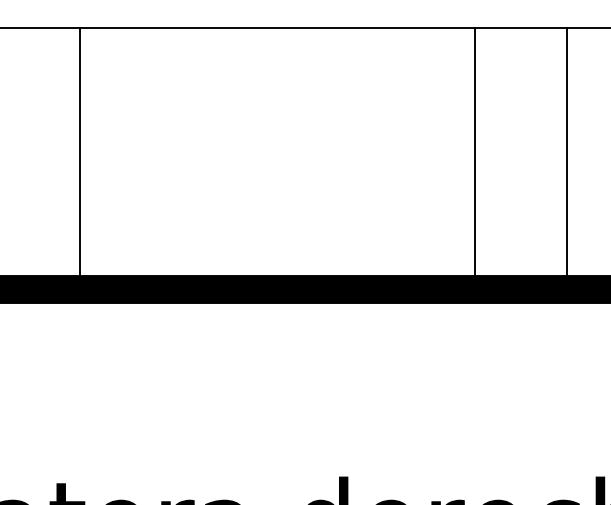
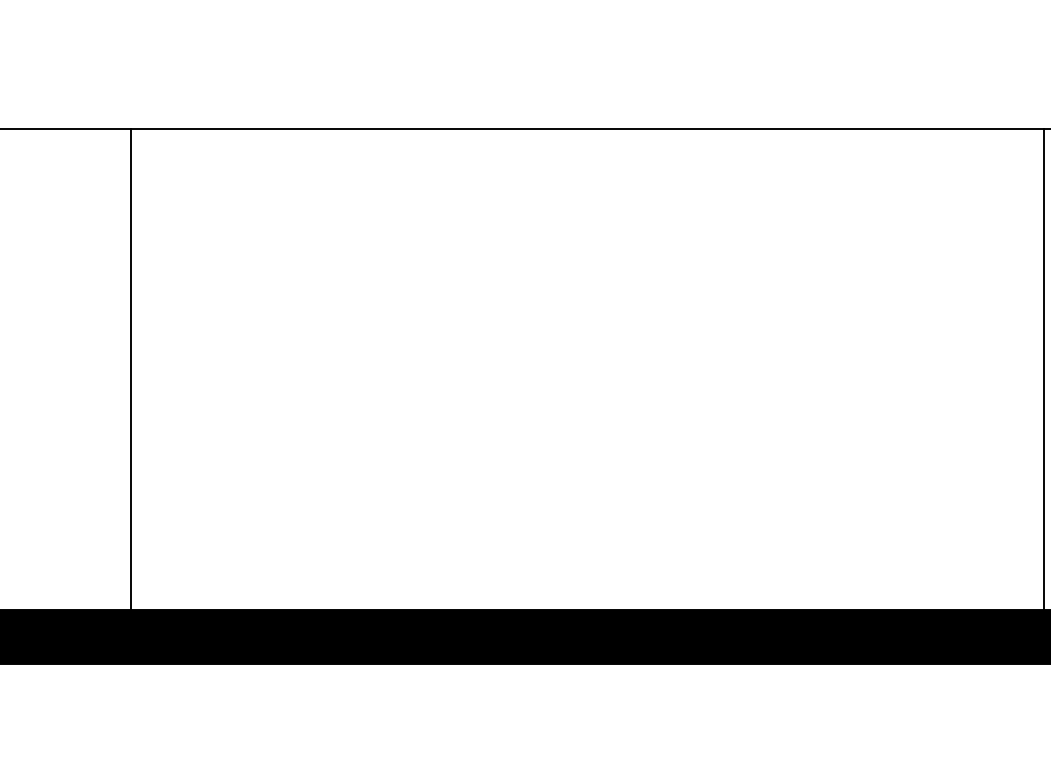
line: (80, 151) -> (131, 368), moved
line: (475, 151) -> (1044, 368), moved

